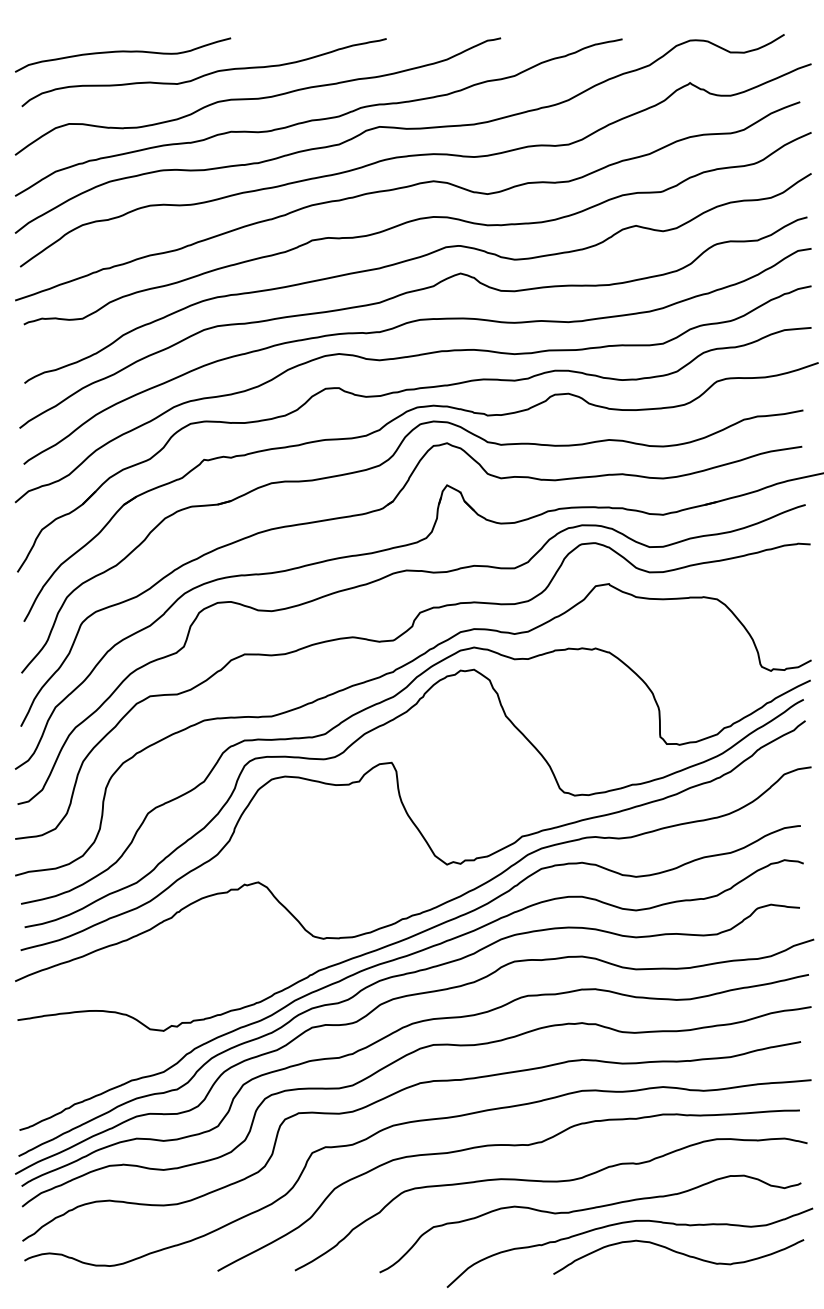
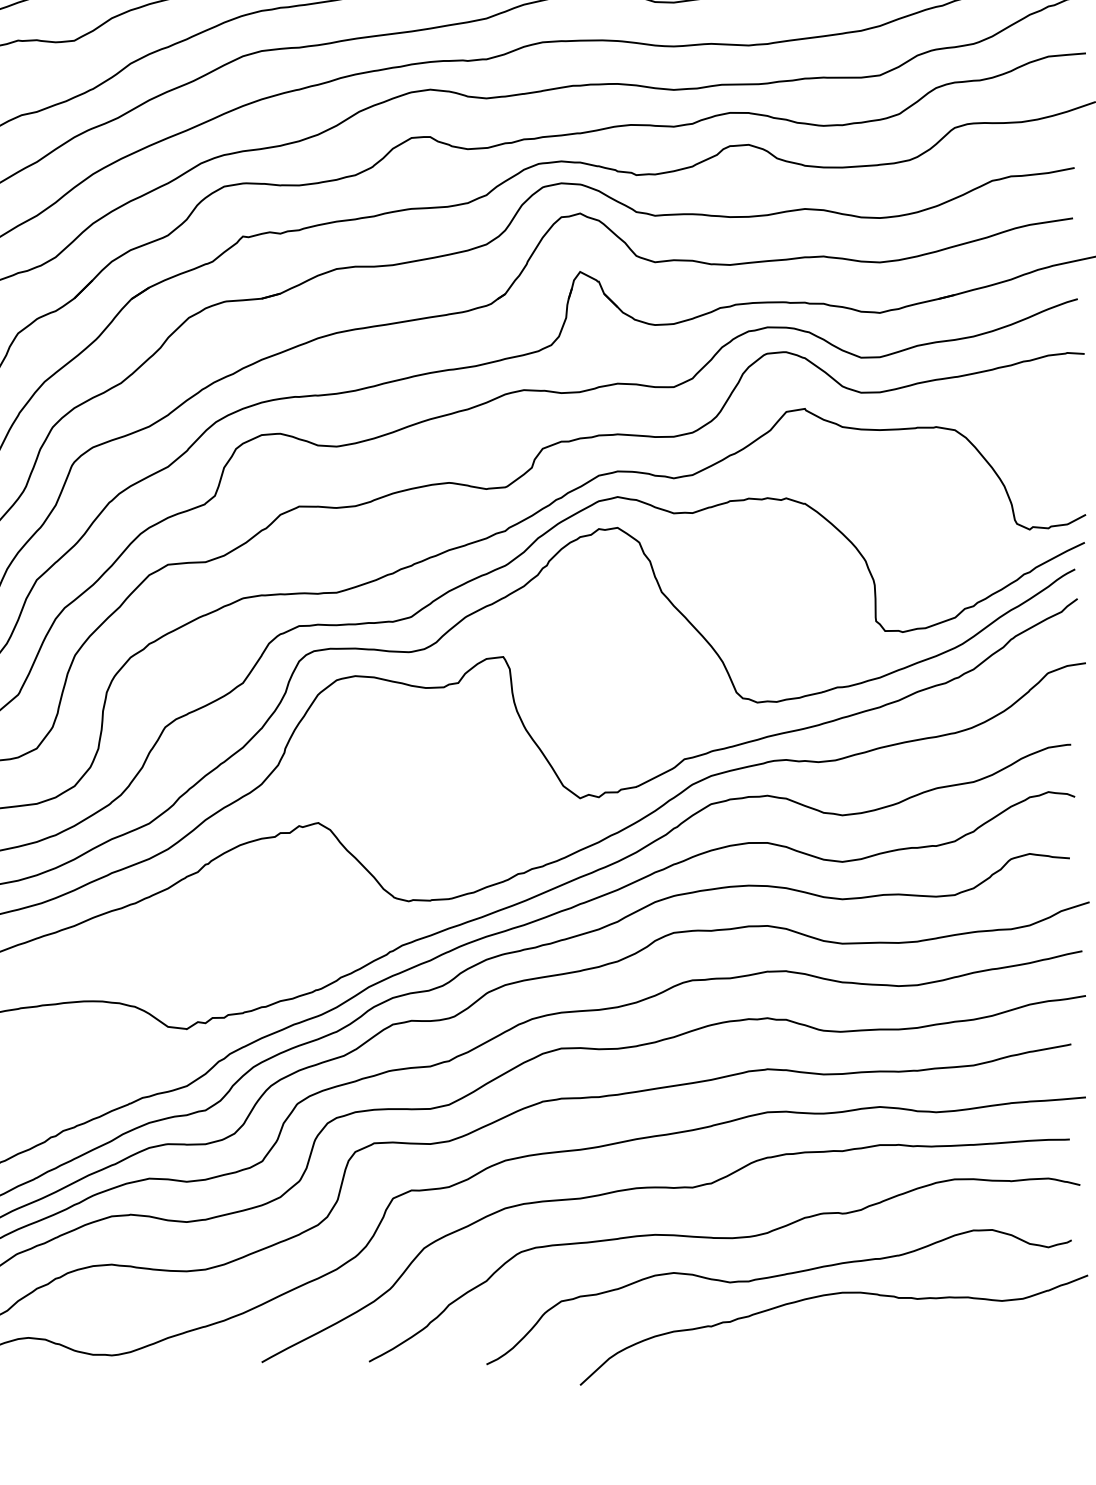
curve: (680, 1254) -> (904, 1339), removed

